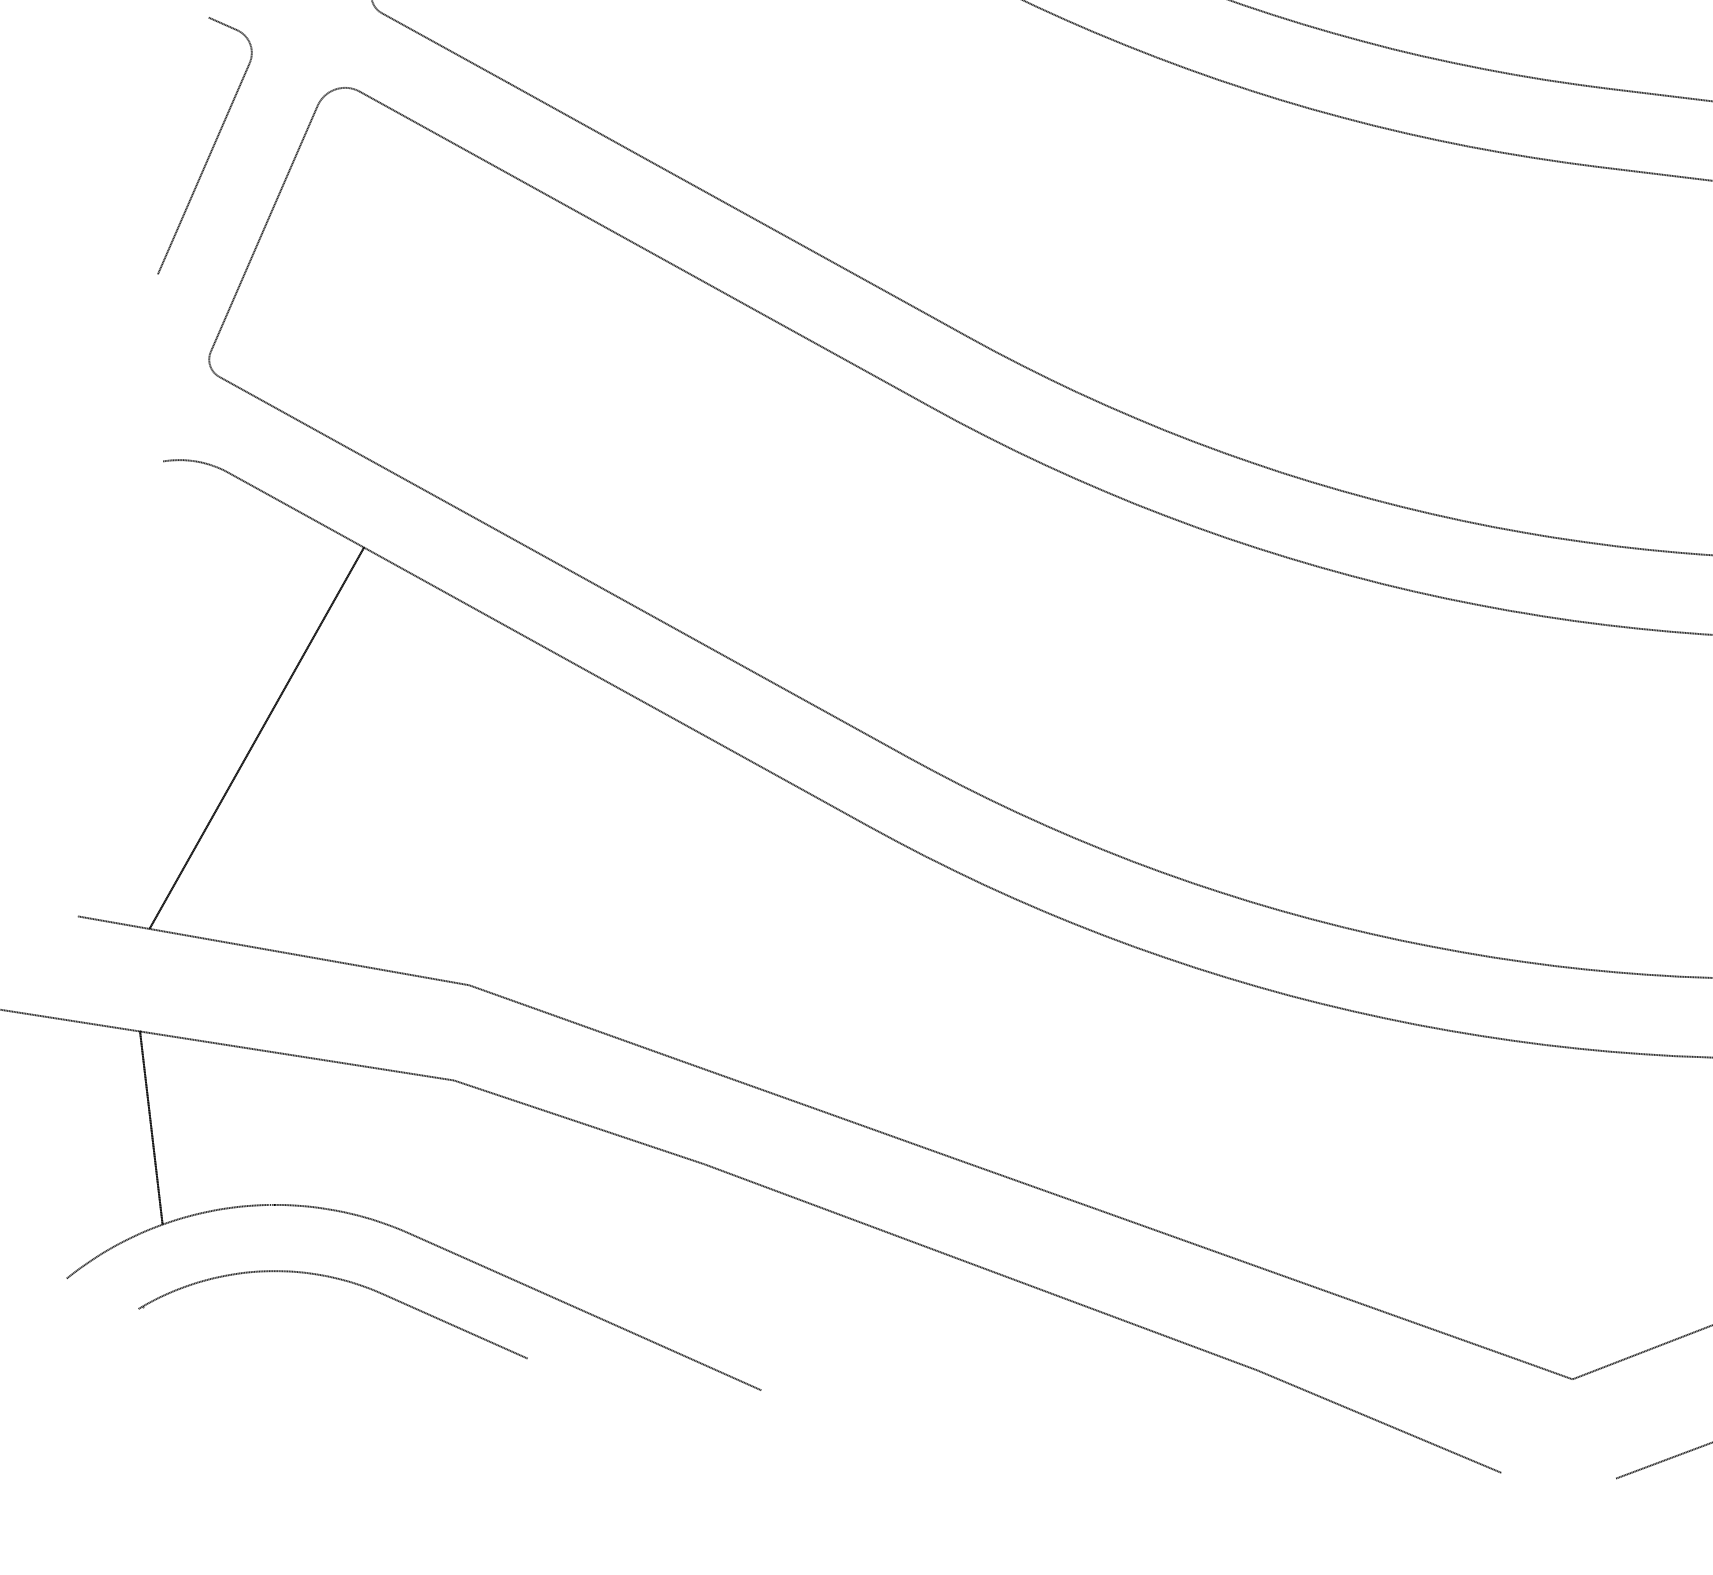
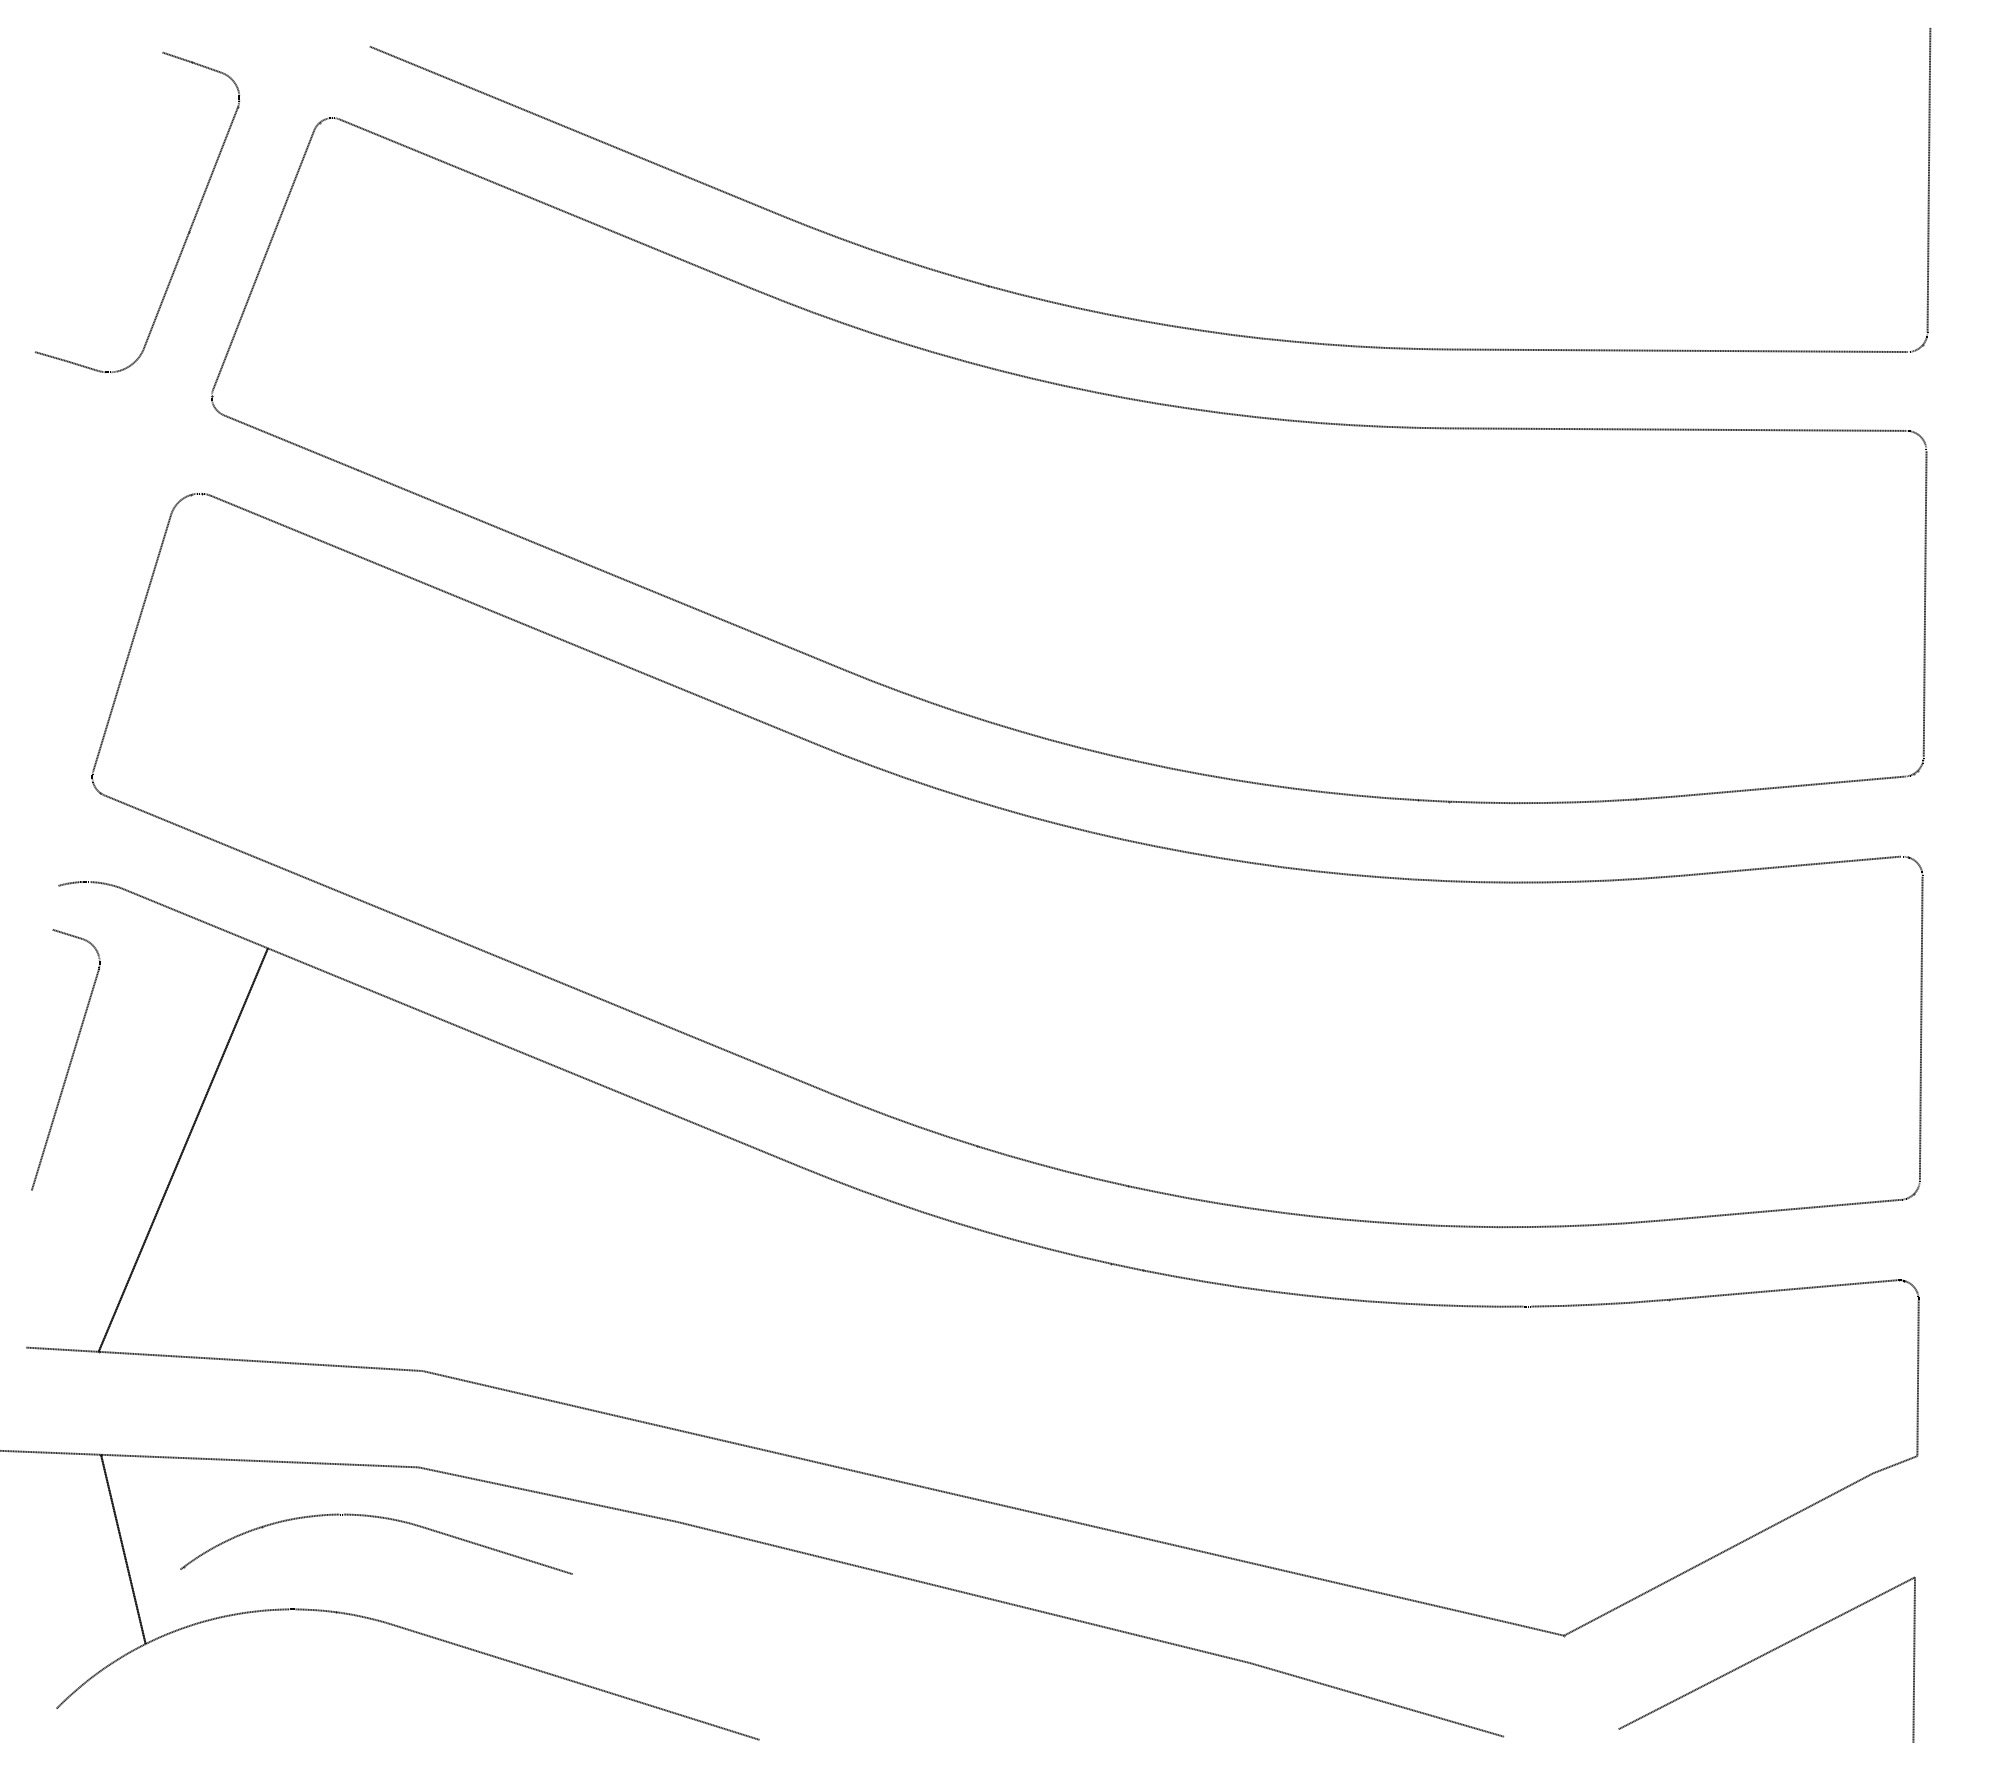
curve: (211, 148) -> (70, 1059), moved
curve: (342, 1281) -> (379, 1518), moved

